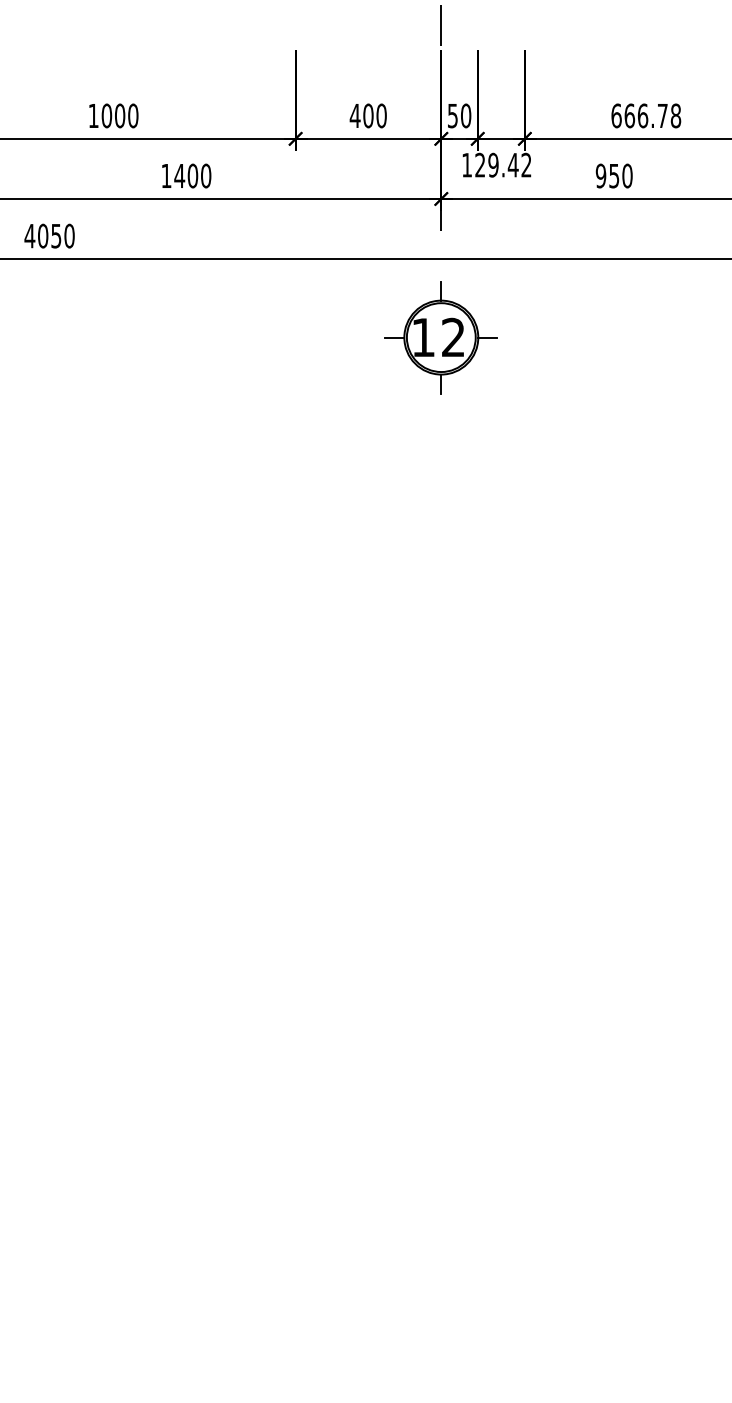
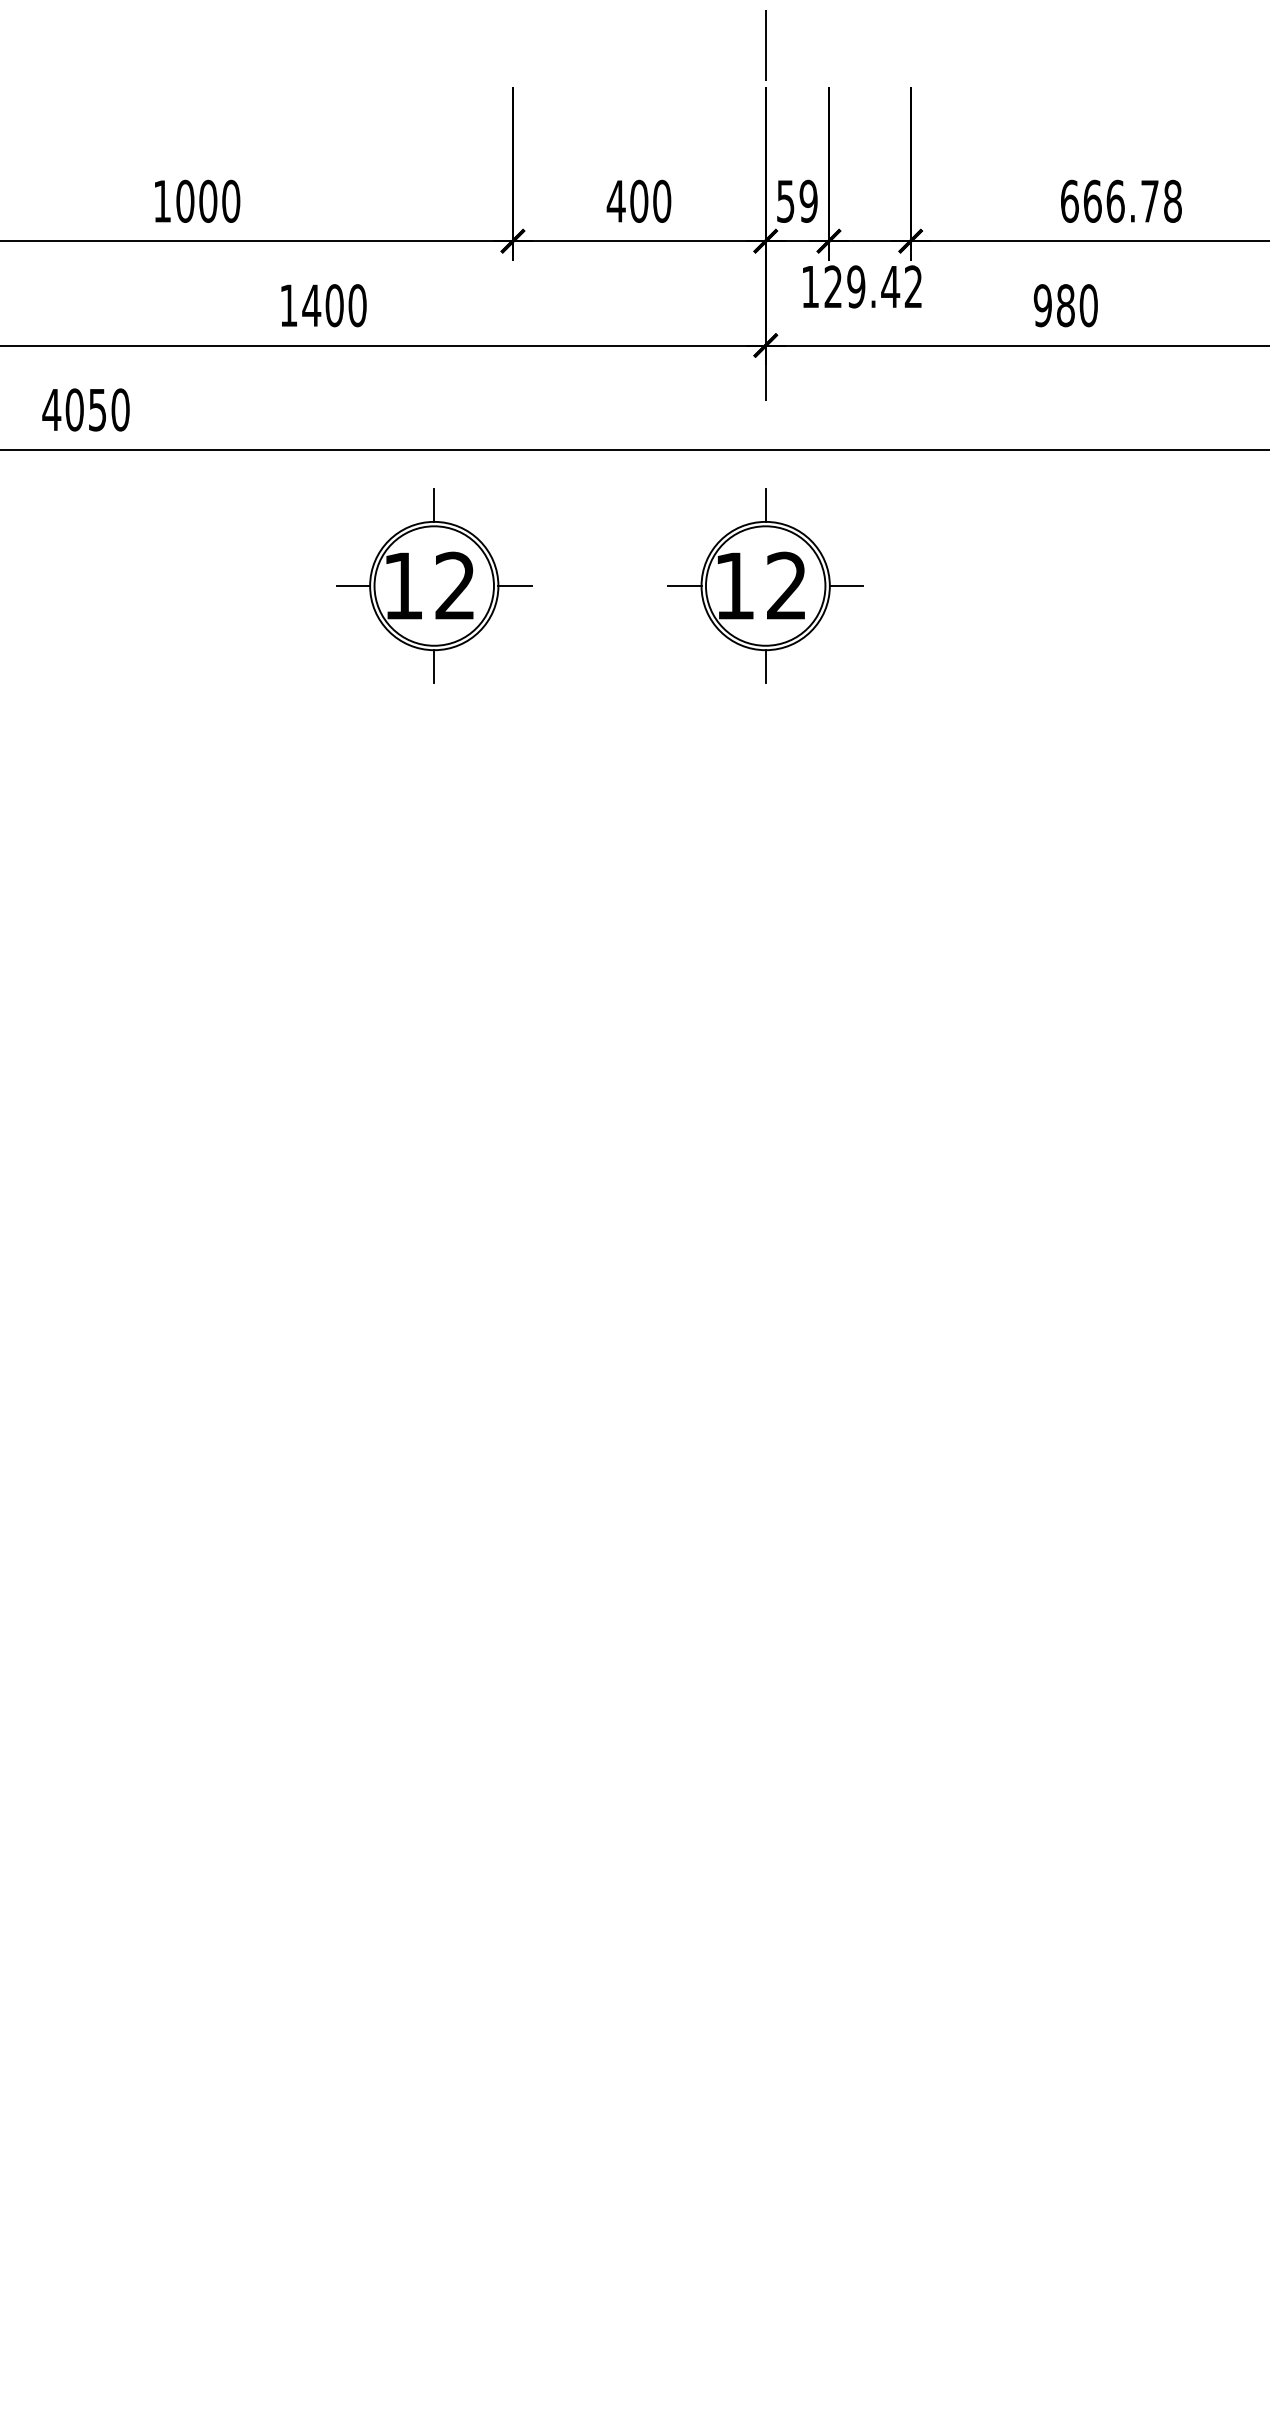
text: (465, 115) -> (807, 200), 50 -> 59
text: (614, 175) -> (1066, 304), 950 -> 980
part: (249, 337) -> (432, 585), added

